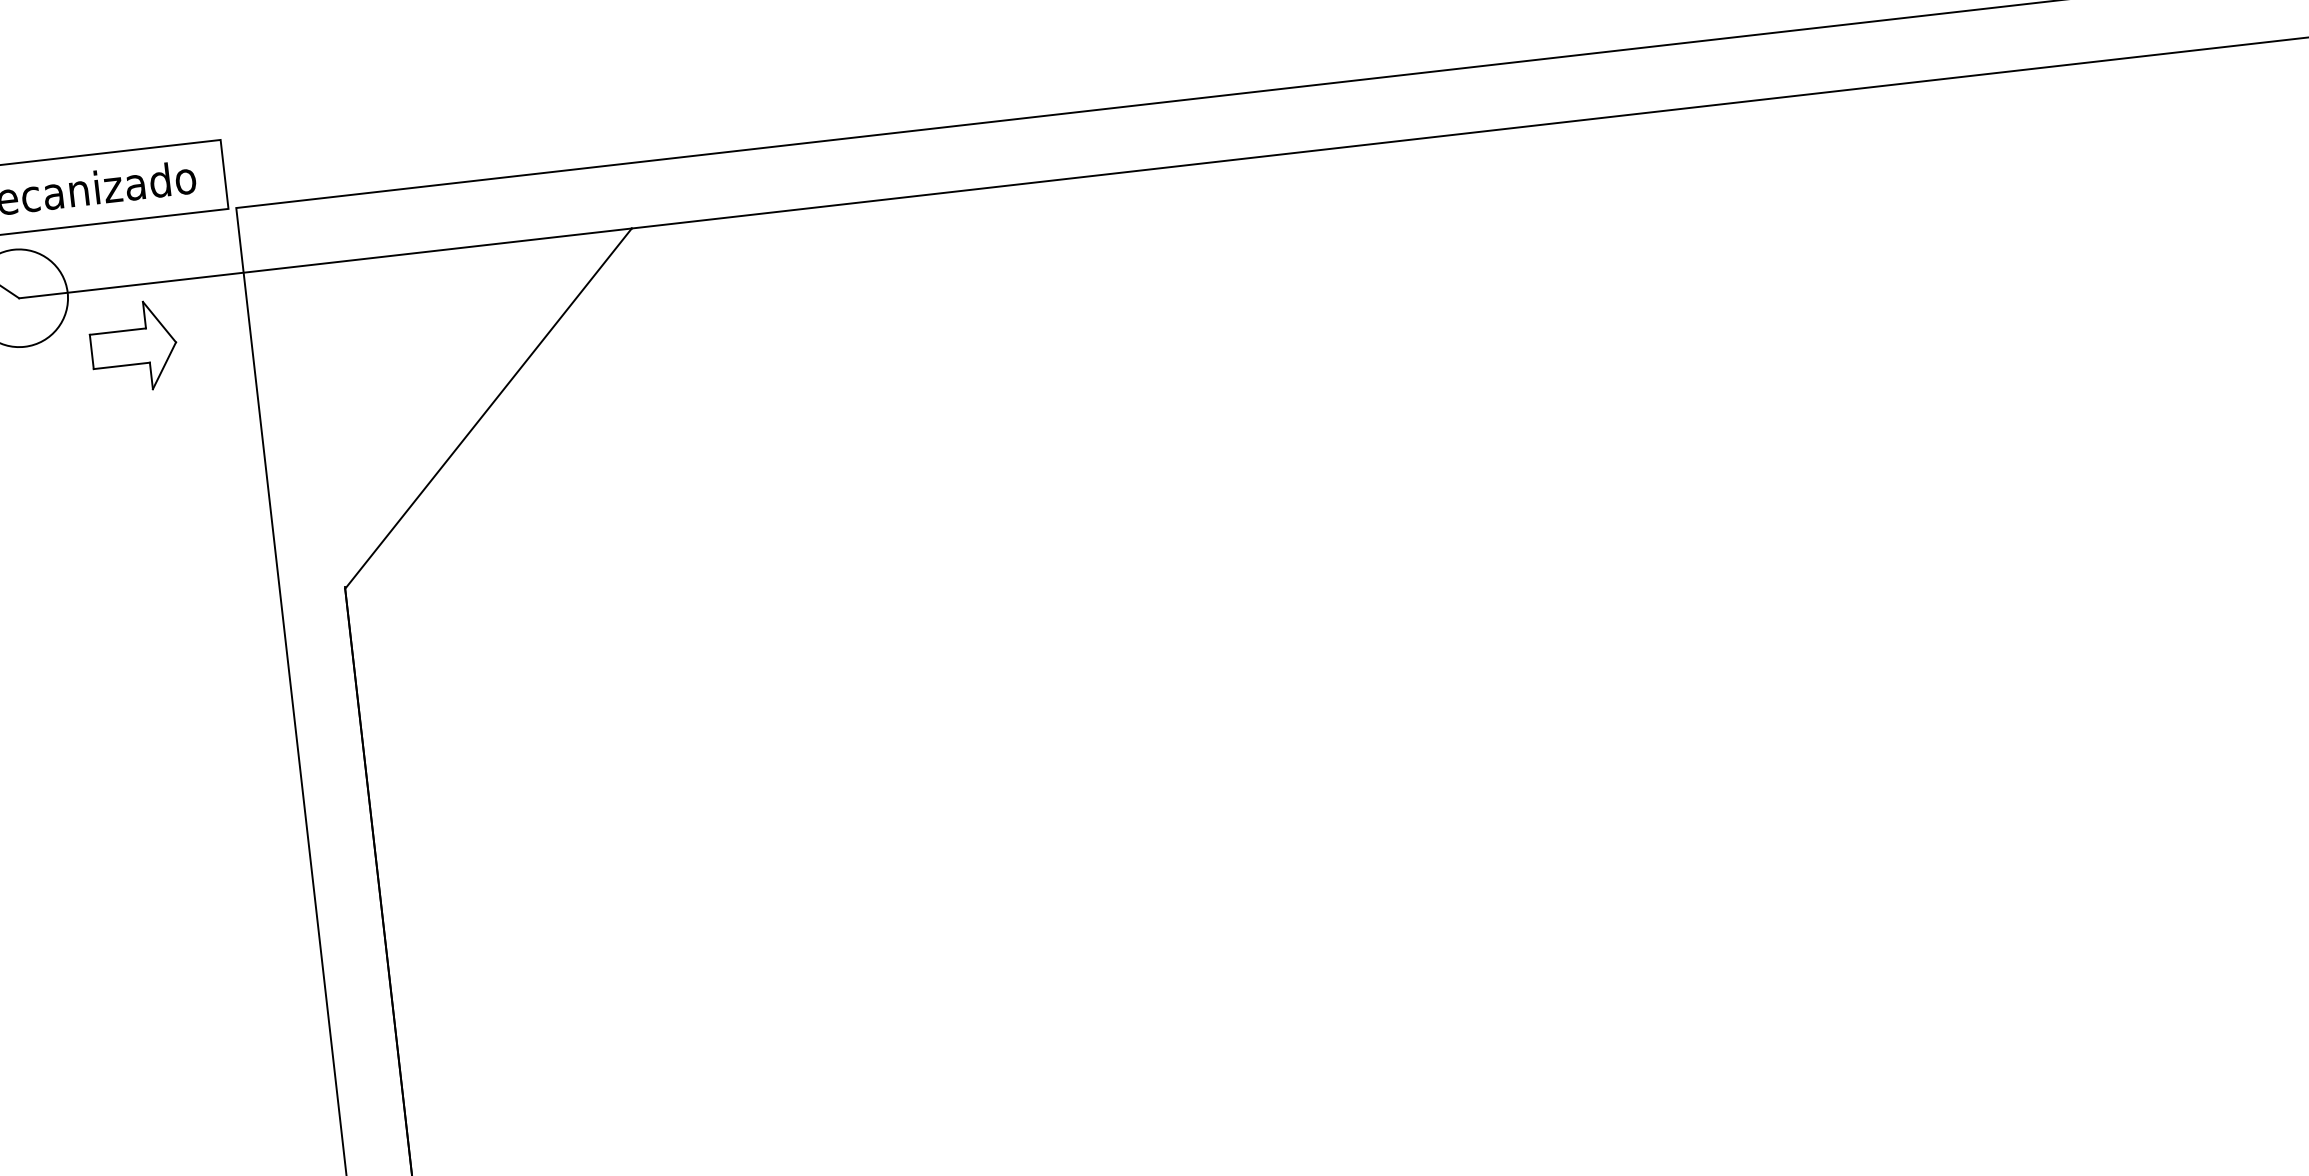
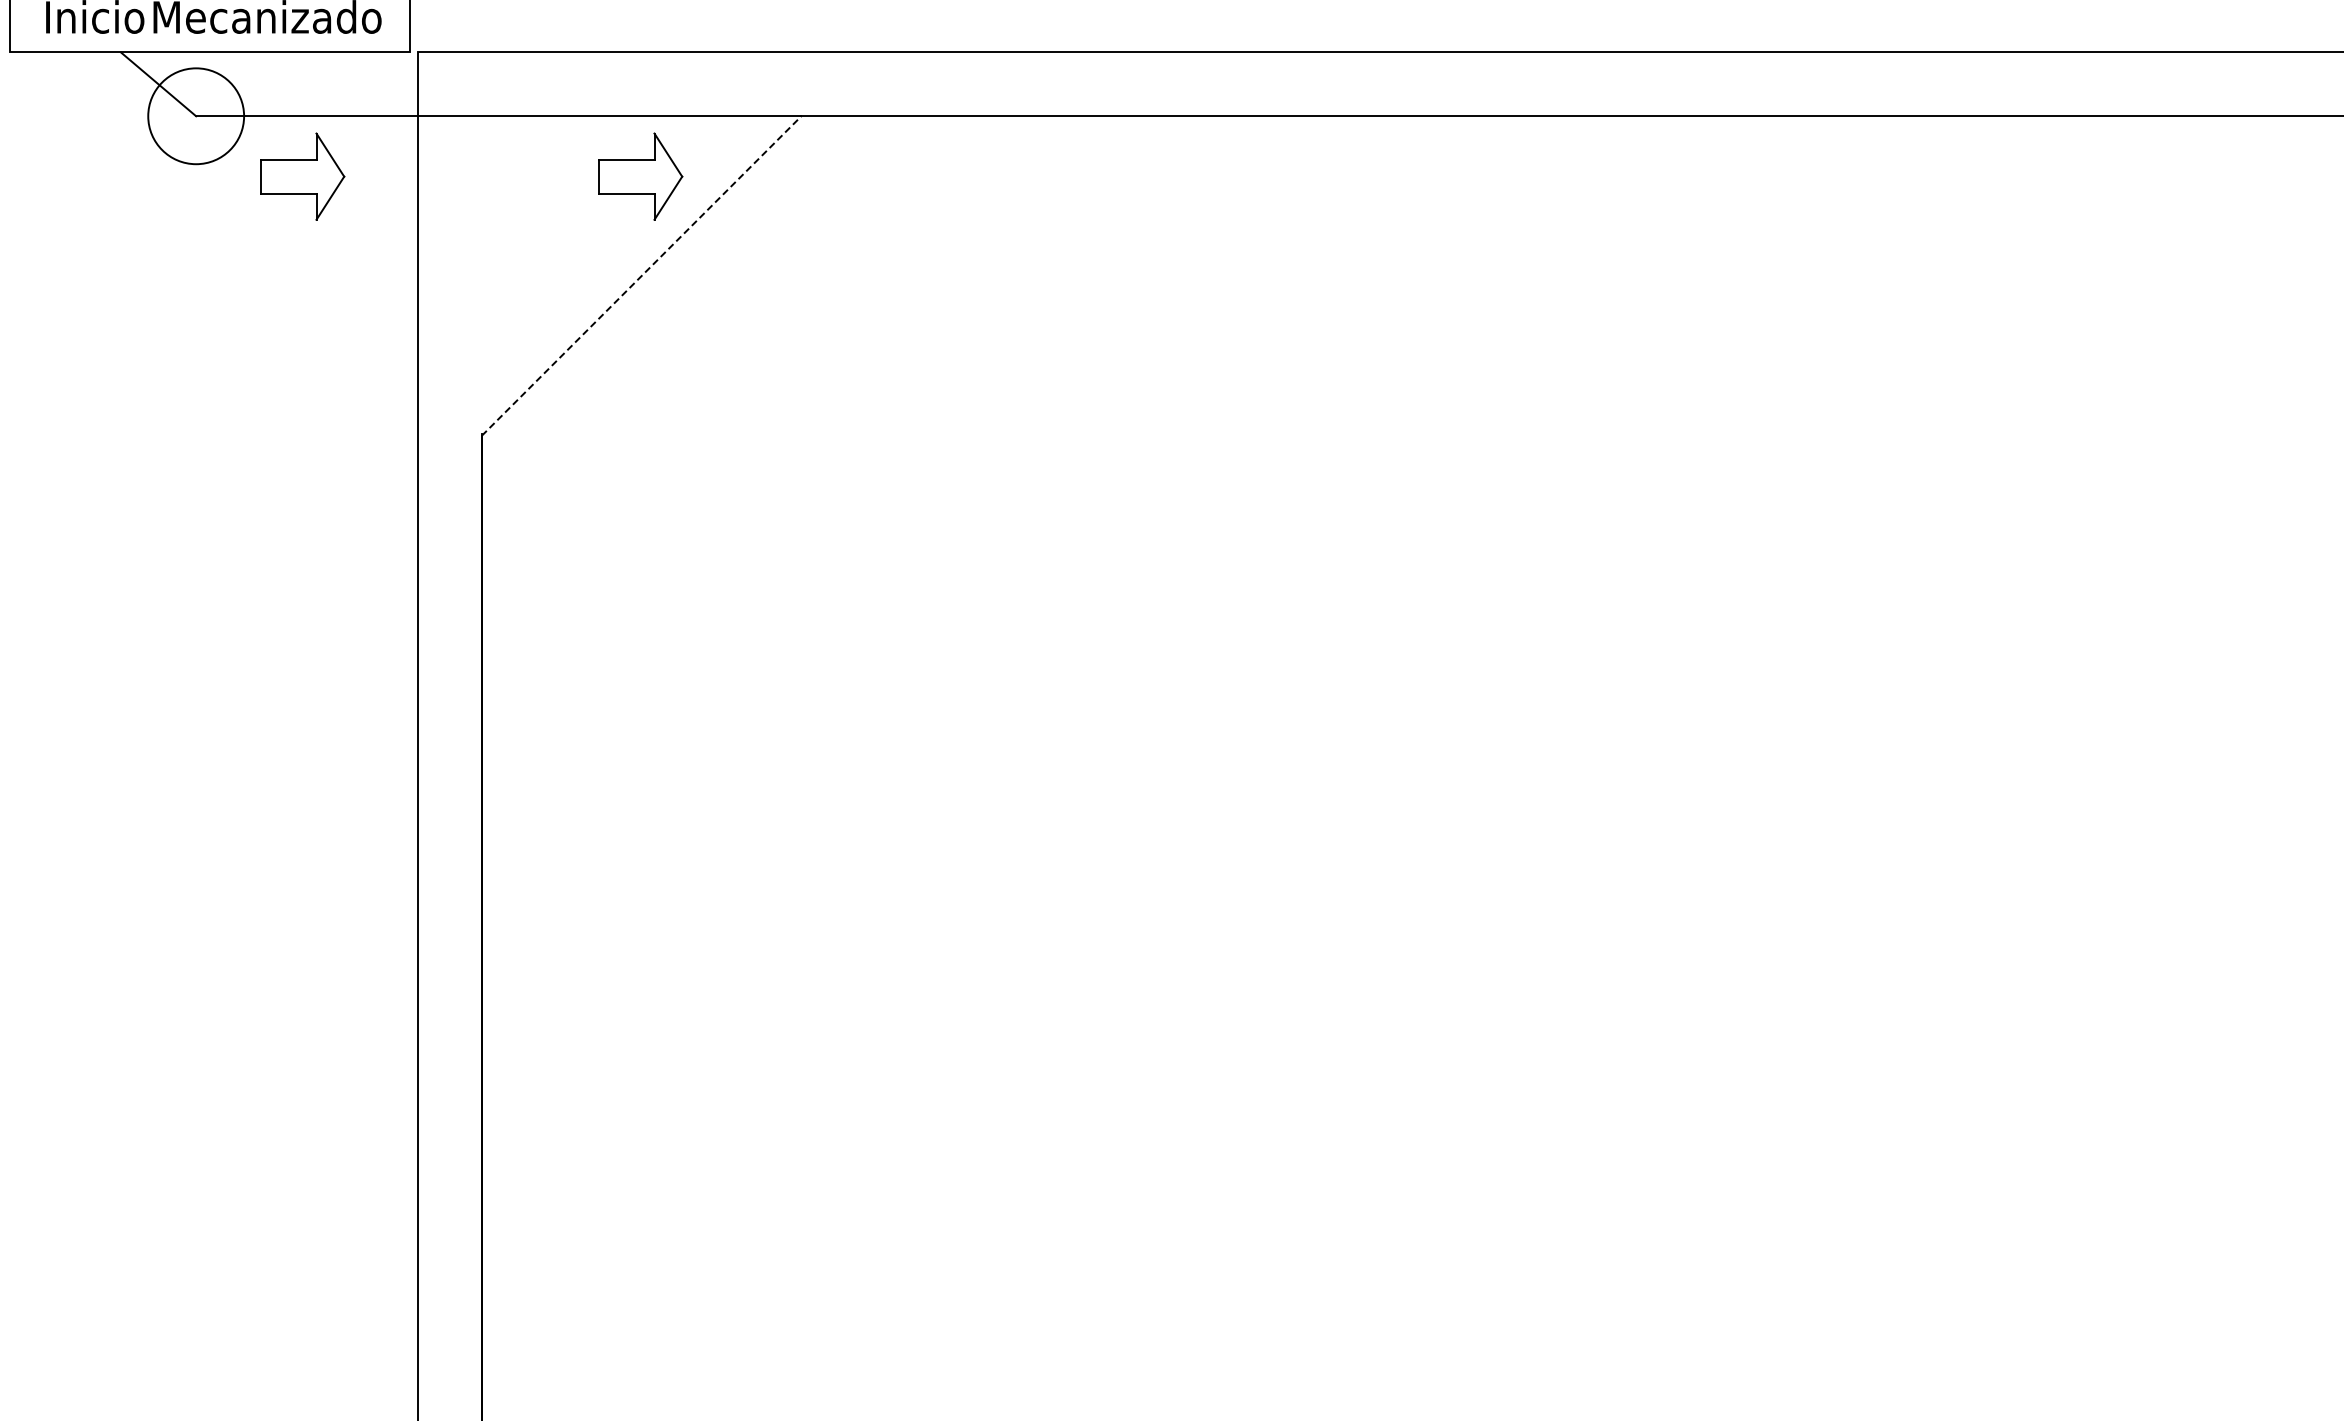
part: (475, 308) -> (640, 176), added
line: (488, 409) -> (641, 276), solid -> dashed

